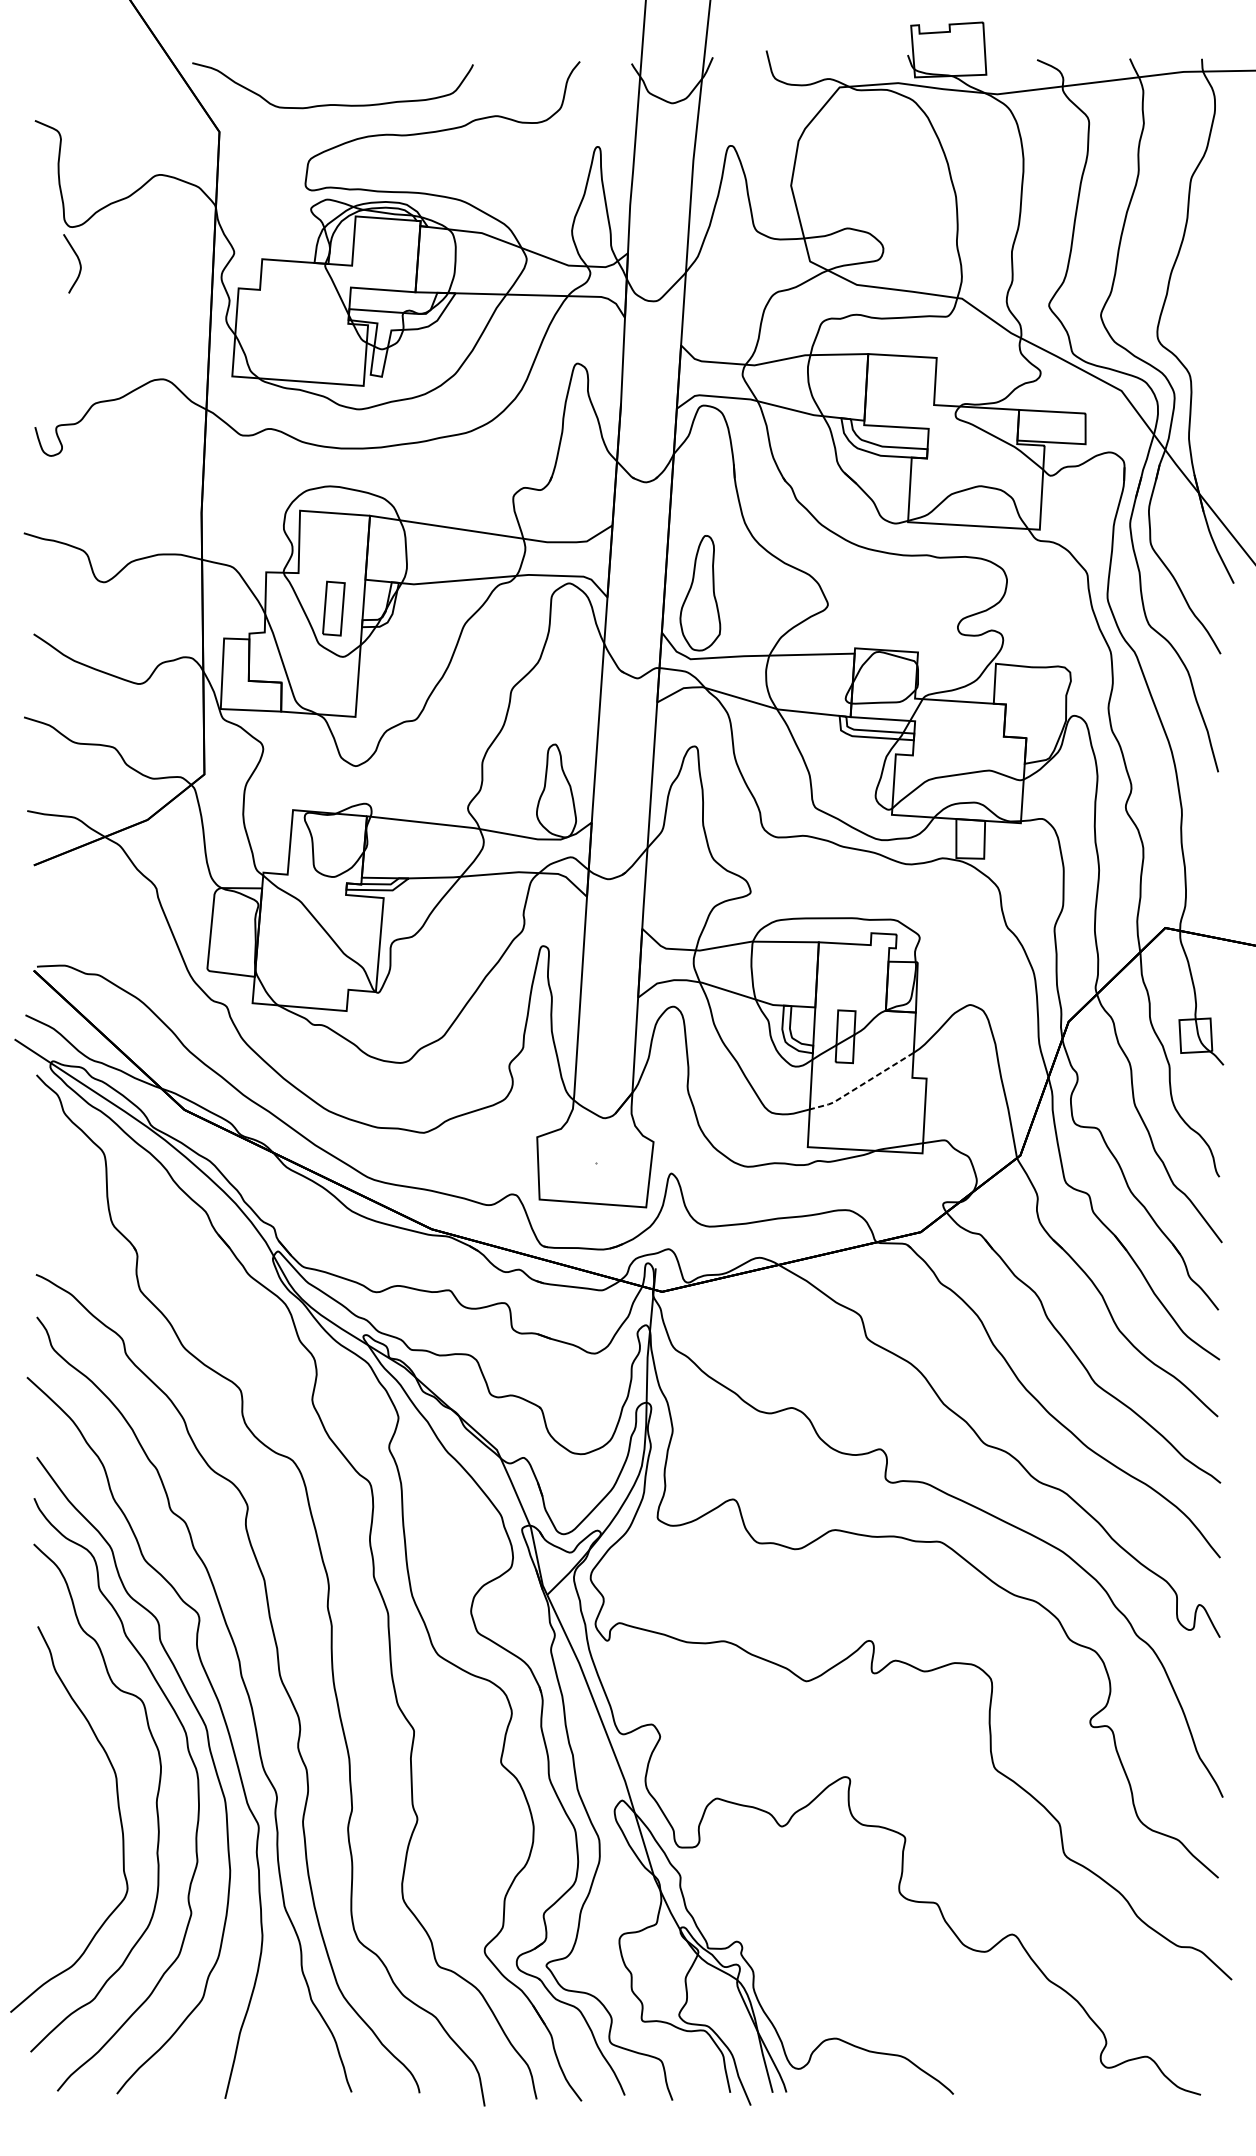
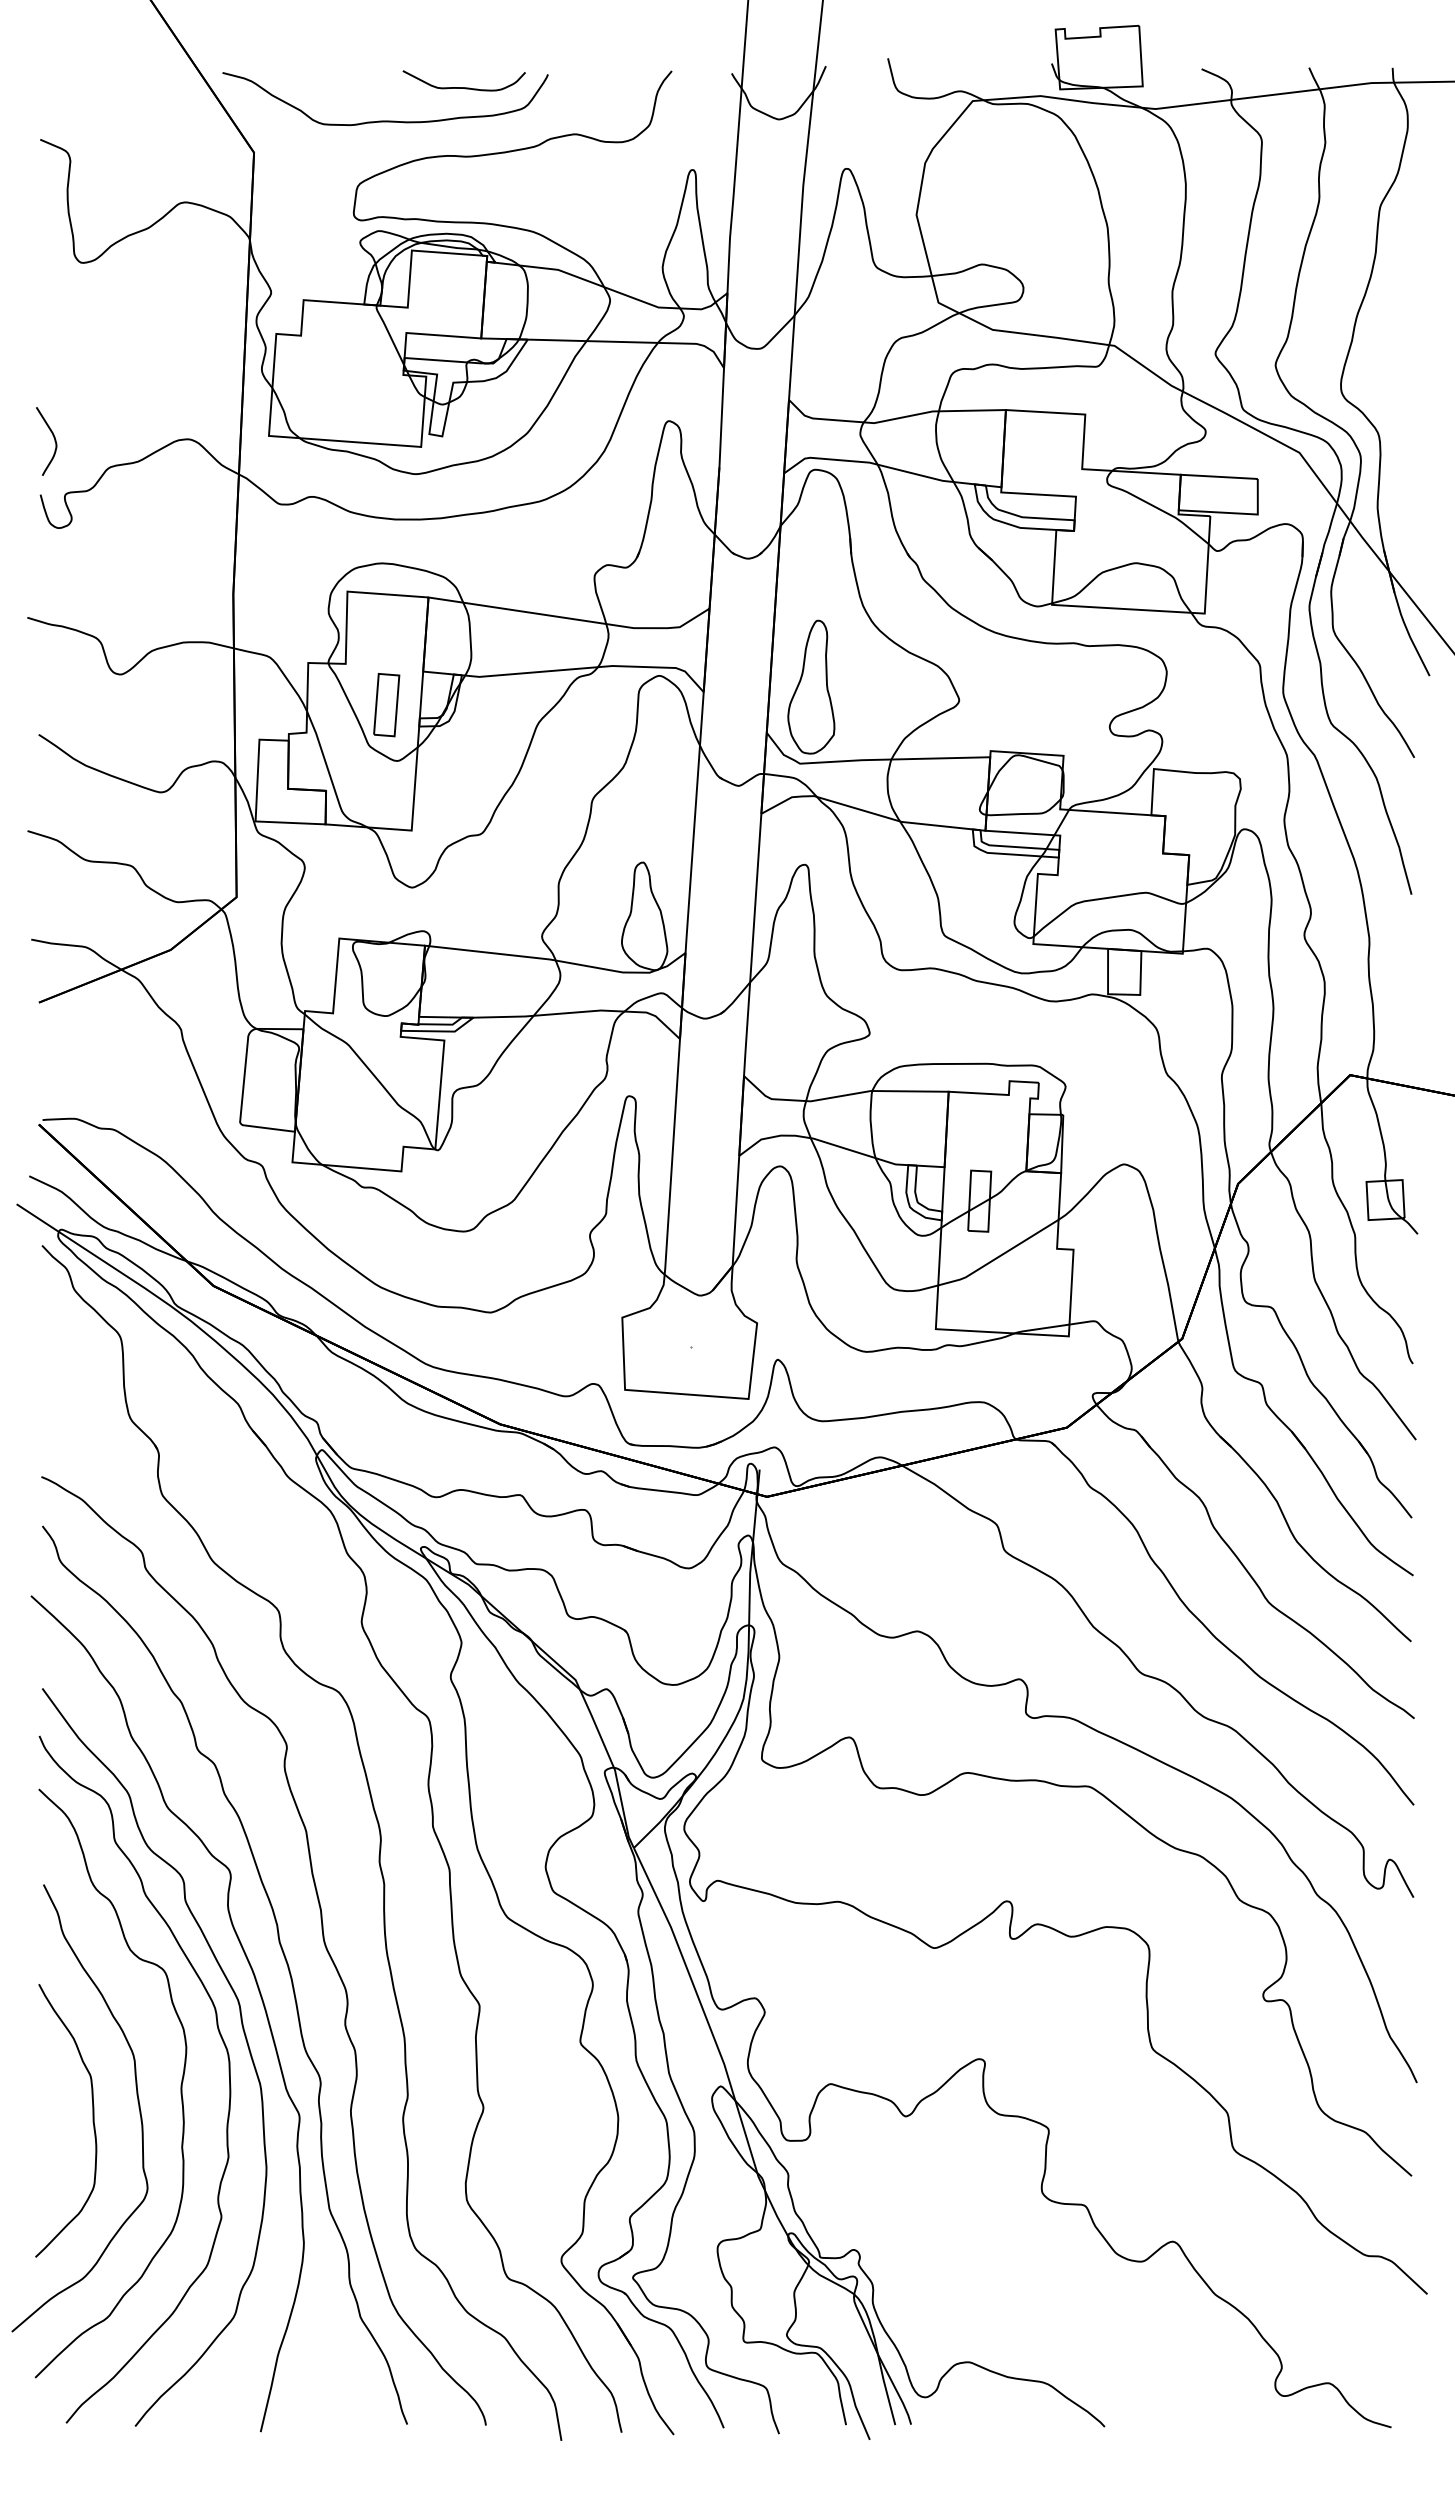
curve: (400, 75) -> (463, 87), added
curve: (79, 263) -> (54, 441), moved
line: (861, 1084) -> (998, 1256), dashed -> solid
curve: (80, 1830) -> (92, 2120), added

